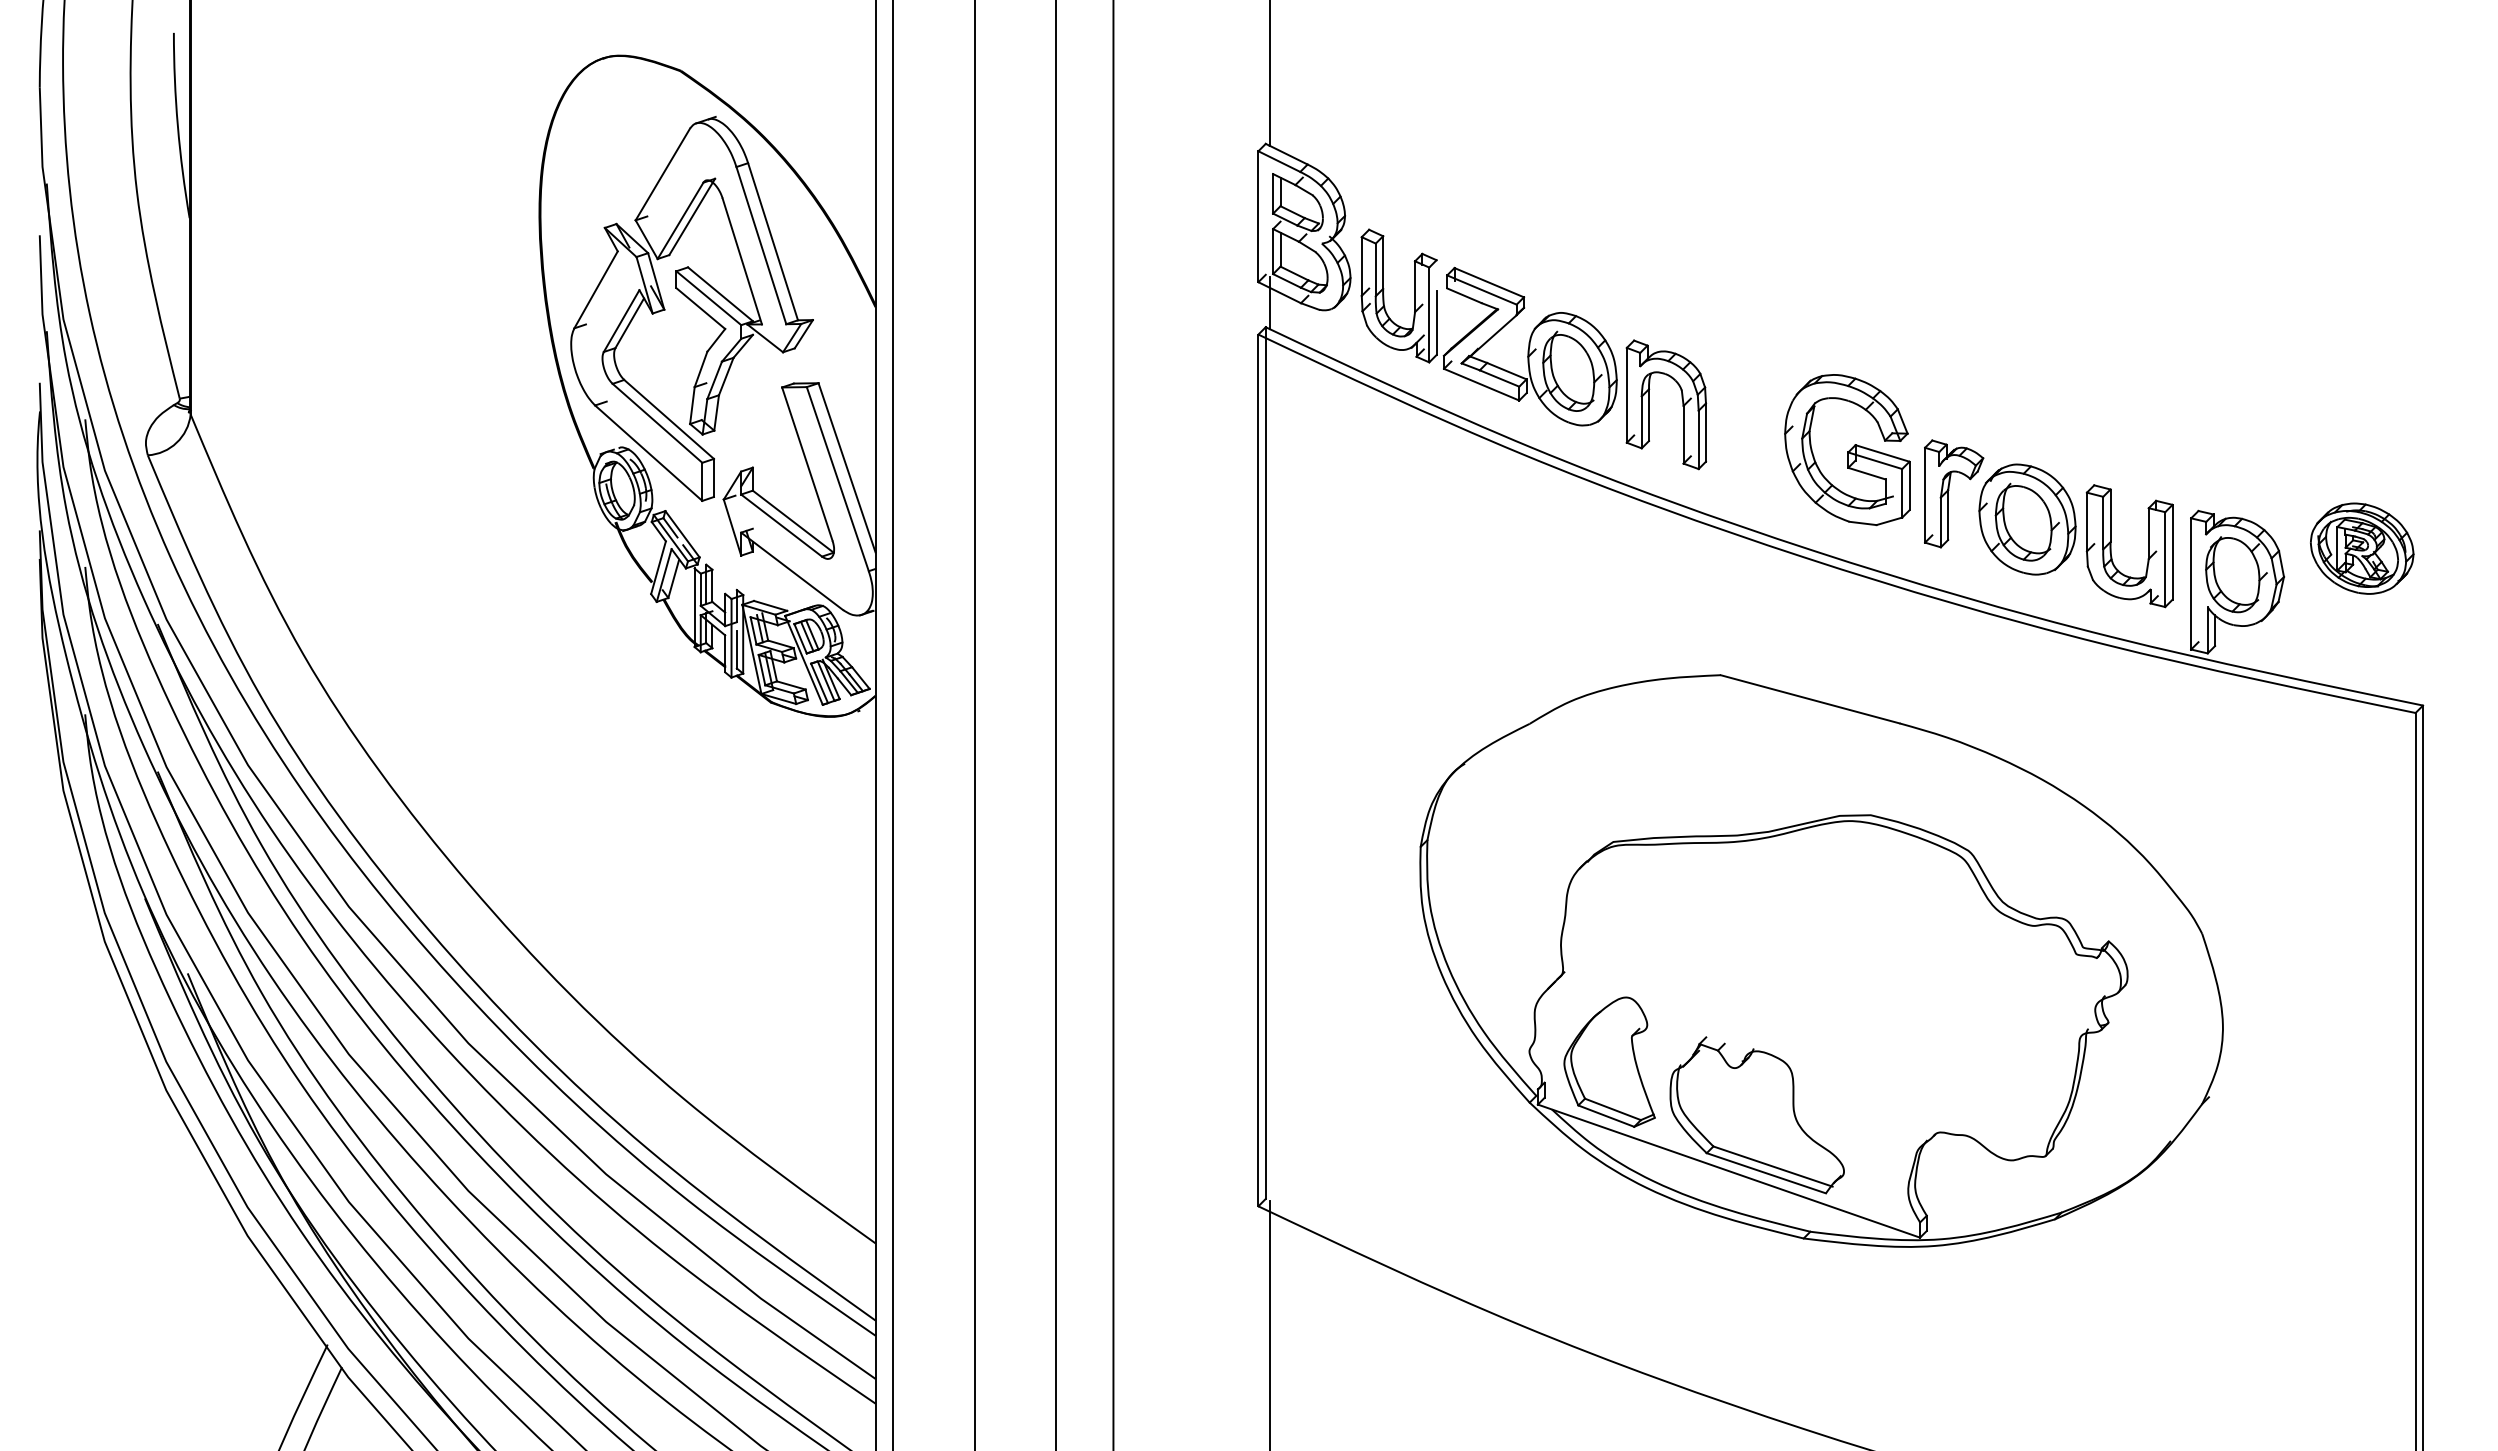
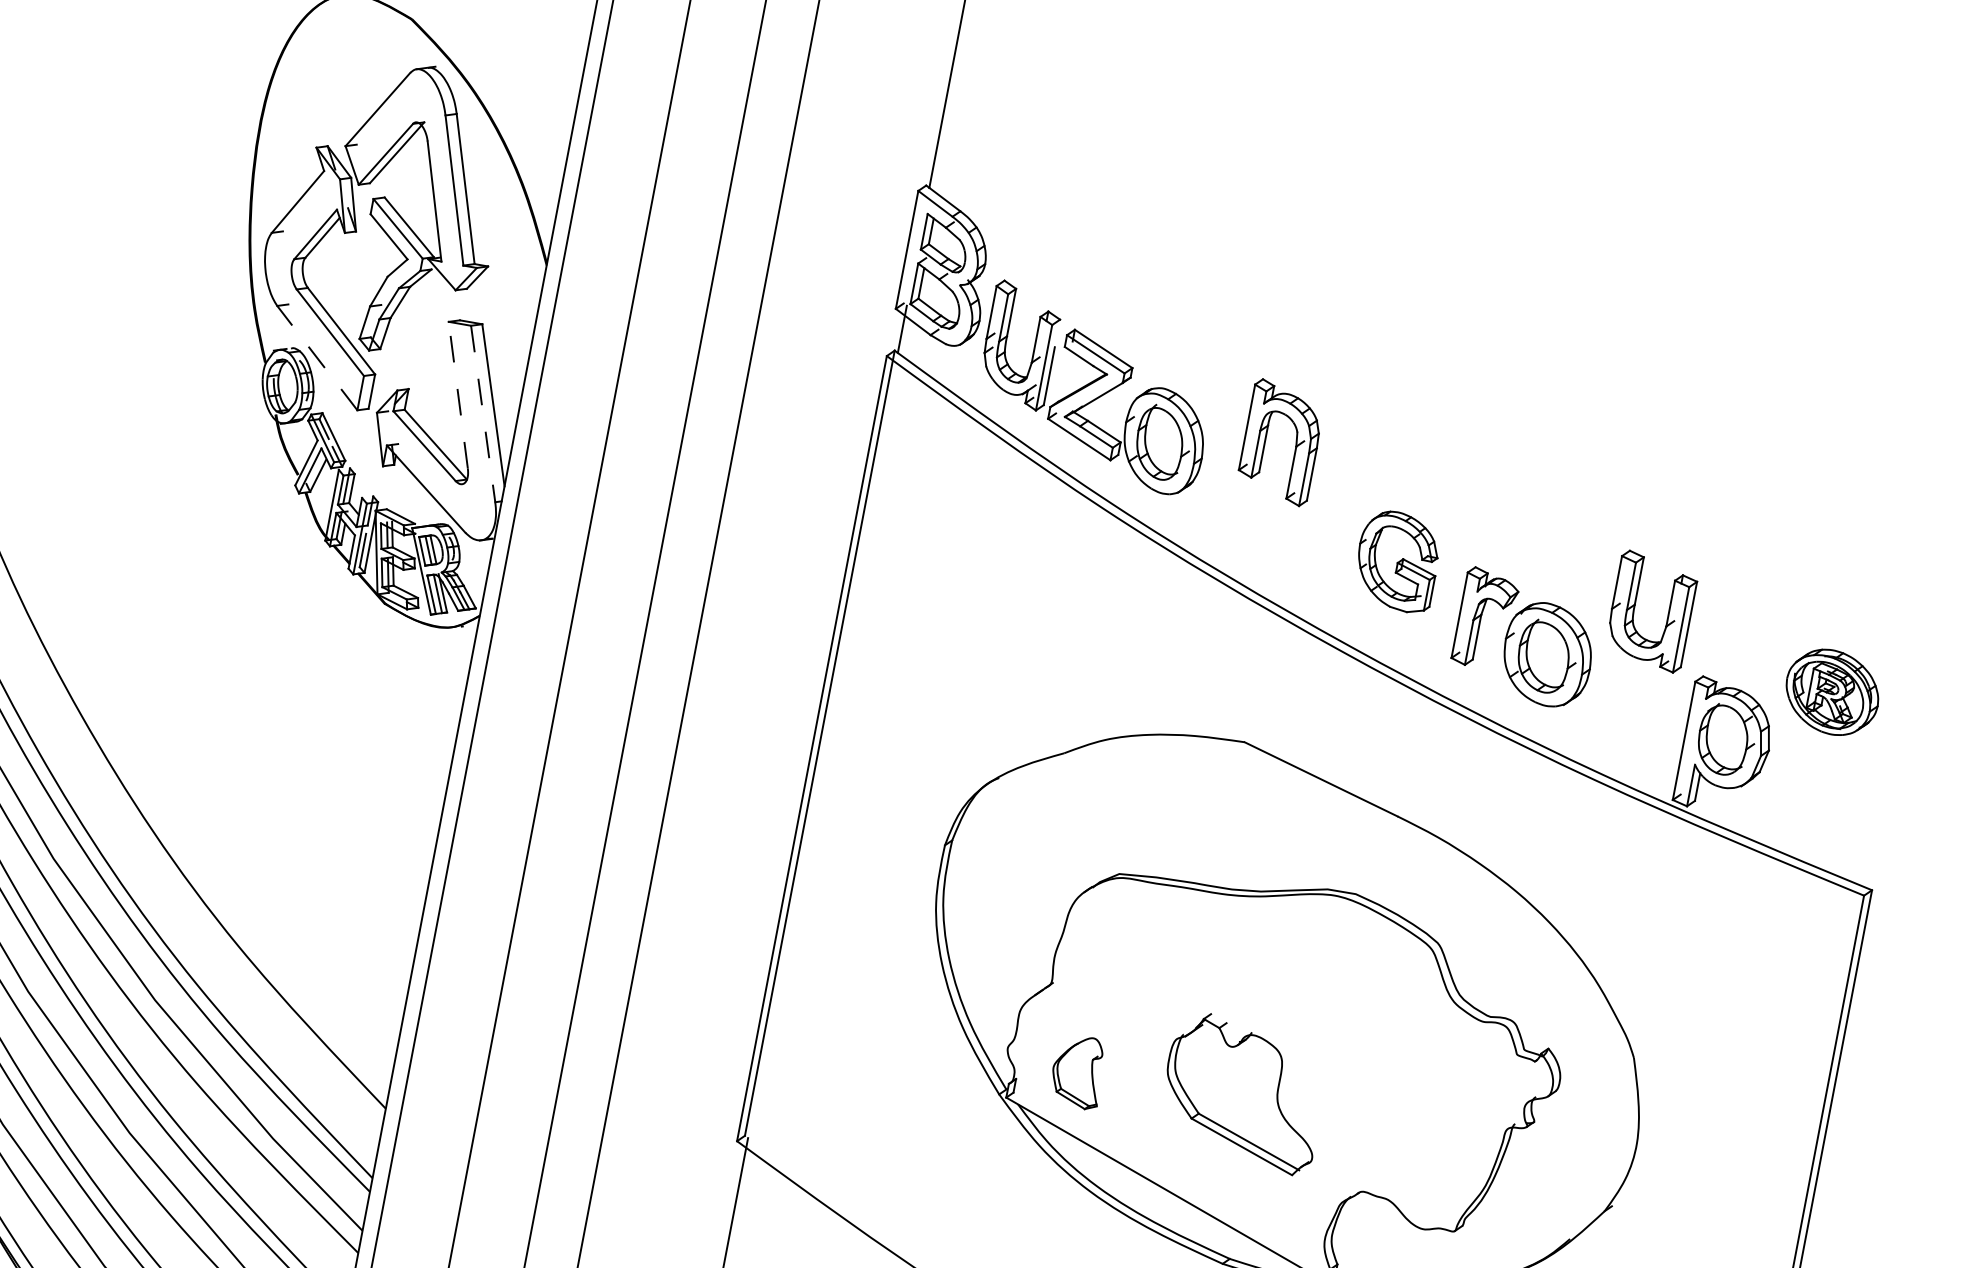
part: (1682, 404) -> (1295, 445), moved
part: (1847, 450) -> (1397, 561), size x0.7
line: (648, 453) -> (317, 358), solid -> dashed
line: (807, 464) -> (458, 395), solid -> dashed
line: (837, 479) -> (482, 414), solid -> dashed
part: (2111, 546) -> (1634, 608), moved
part: (2362, 548) -> (1832, 692), moved
part: (1609, 1061) -> (1078, 1071), size x0.6
part: (1756, 1115) -> (1242, 1093), moved

